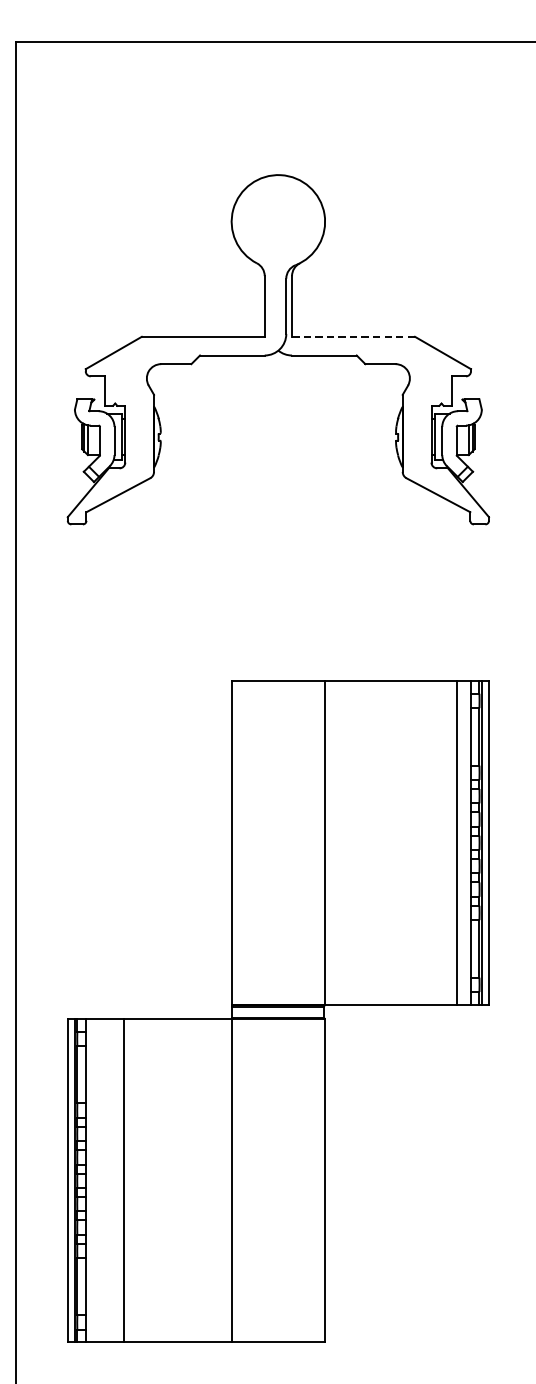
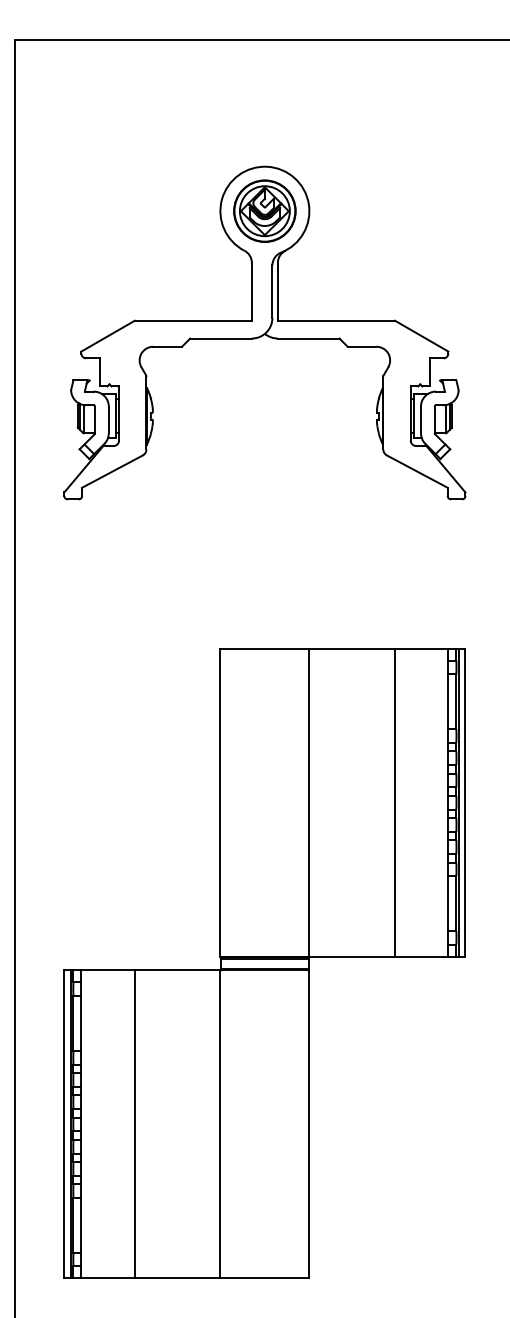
part: (277, 221) -> (264, 210), added
line: (353, 336) -> (336, 320), dashed -> solid
line: (457, 842) -> (395, 802), moved
line: (123, 1180) -> (134, 1124), moved

